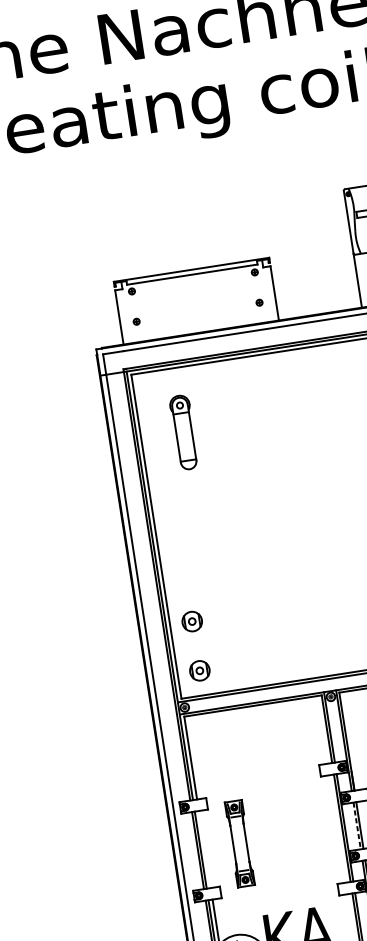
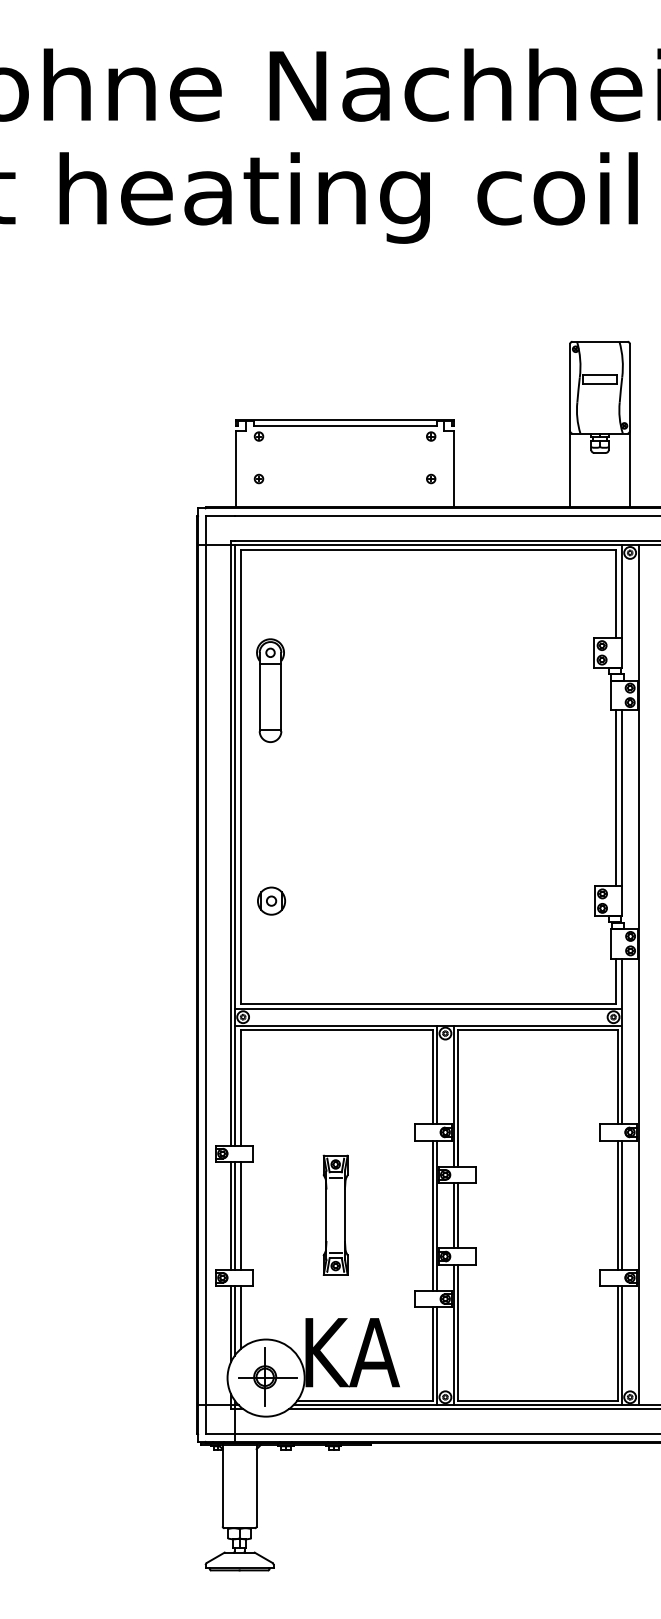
part: (184, 432) -> (270, 690), moved
part: (199, 670) -> (271, 969), removed
line: (356, 825) -> (453, 1215), dashed -> solid
part: (239, 843) -> (335, 1214), moved
line: (204, 849) -> (240, 1215), added

